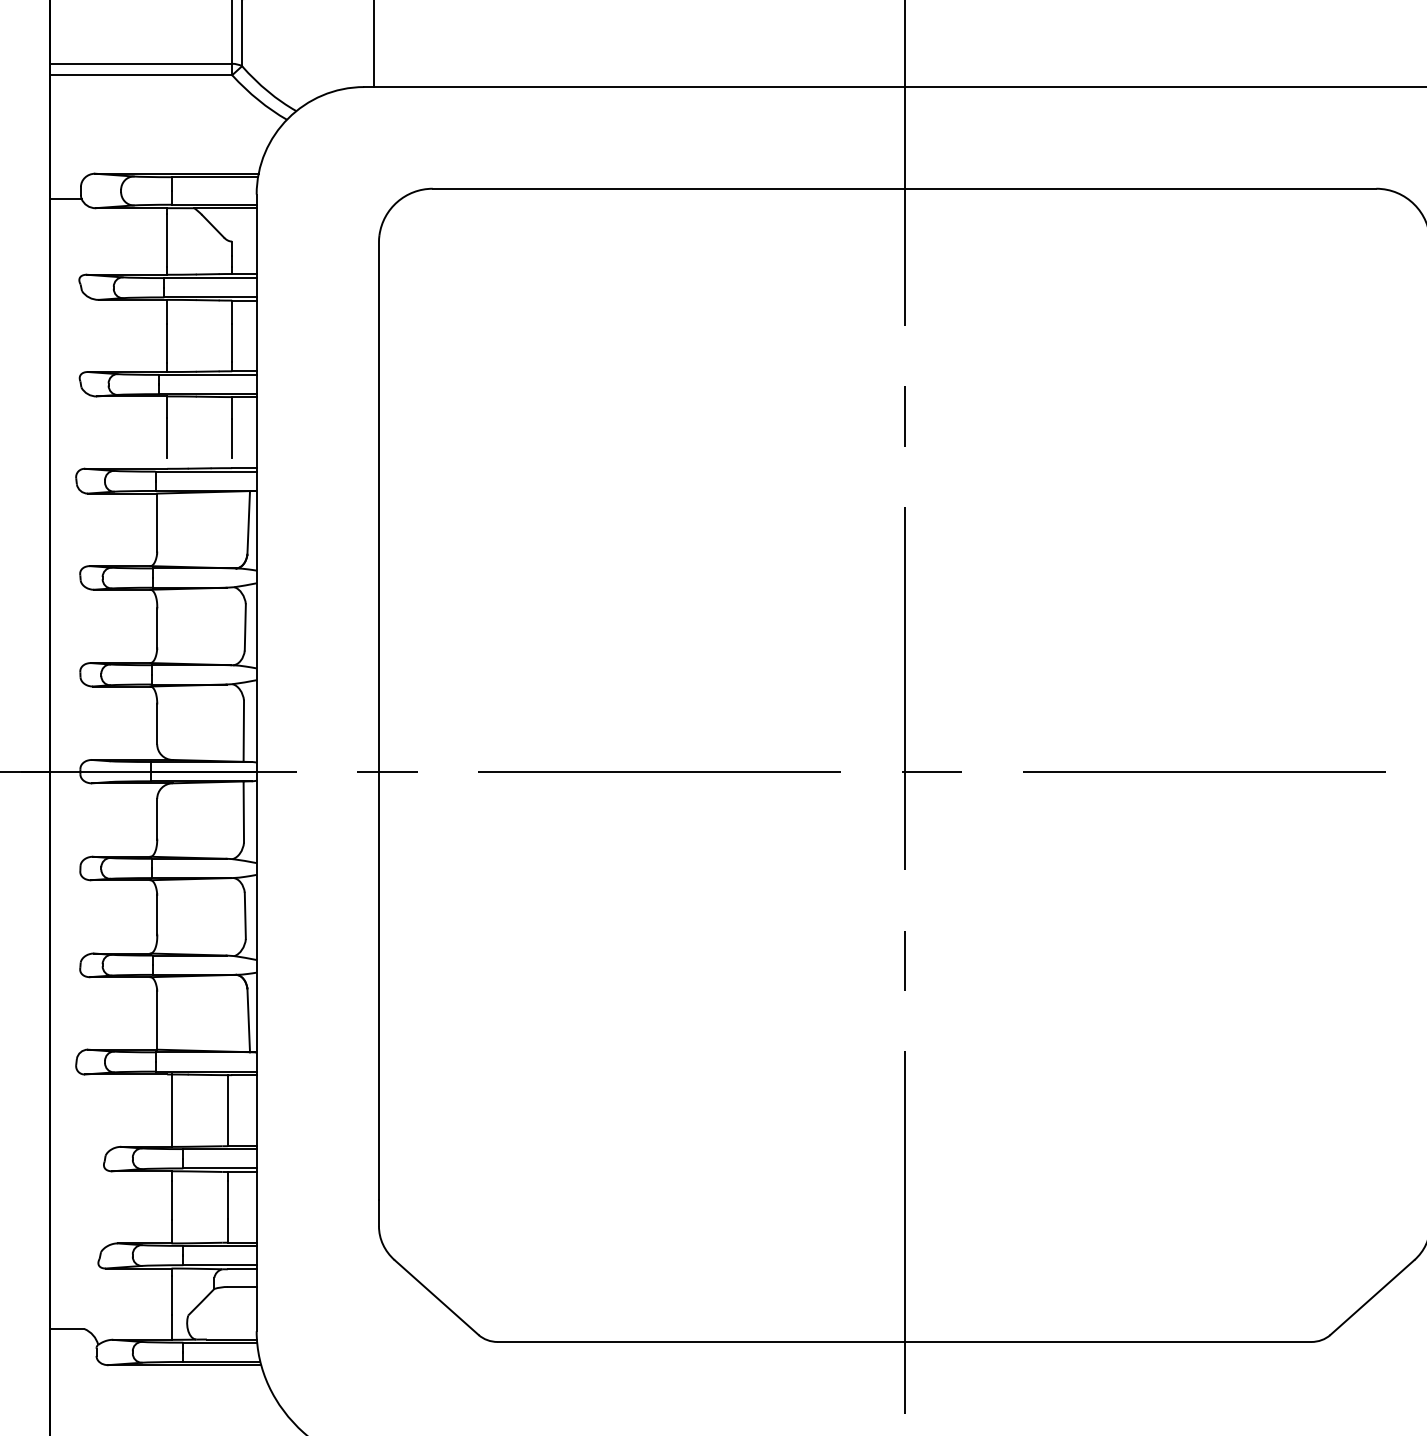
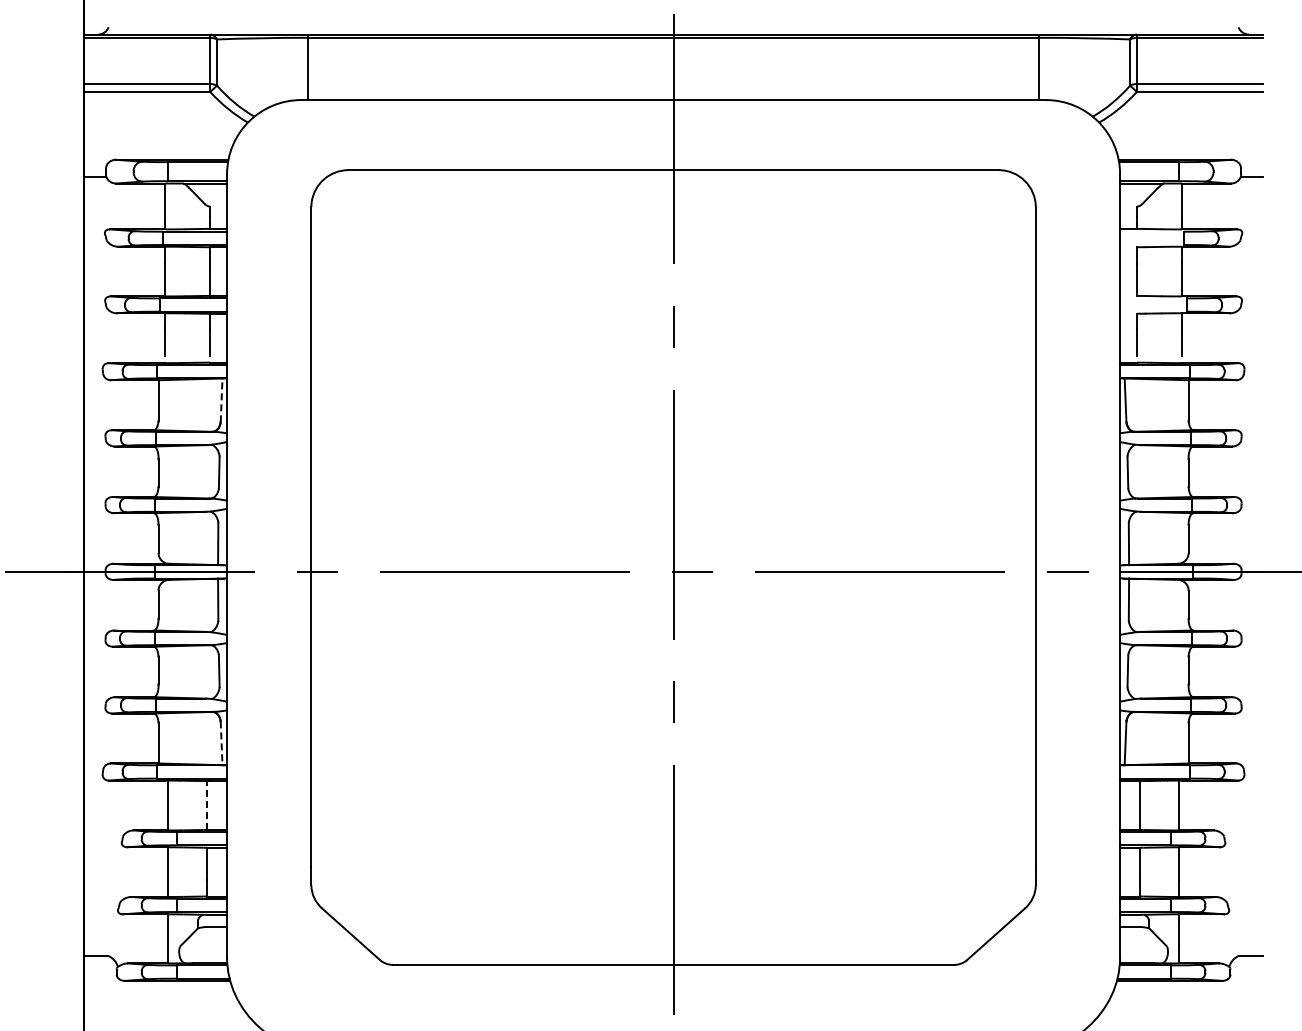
line: (248, 523) -> (221, 400), solid -> dashed
line: (248, 1020) -> (221, 743), solid -> dashed
line: (228, 1110) -> (207, 805), solid -> dashed

